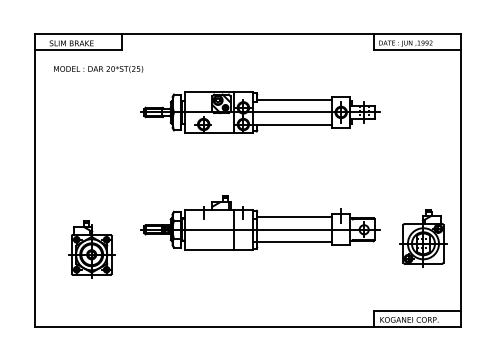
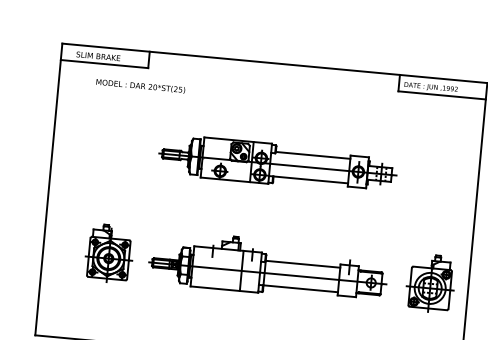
text: (98, 69) -> (140, 86), moved
part: (260, 112) -> (278, 164), moved
part: (260, 222) -> (268, 266), moved
part: (91, 249) -> (109, 253), moved

